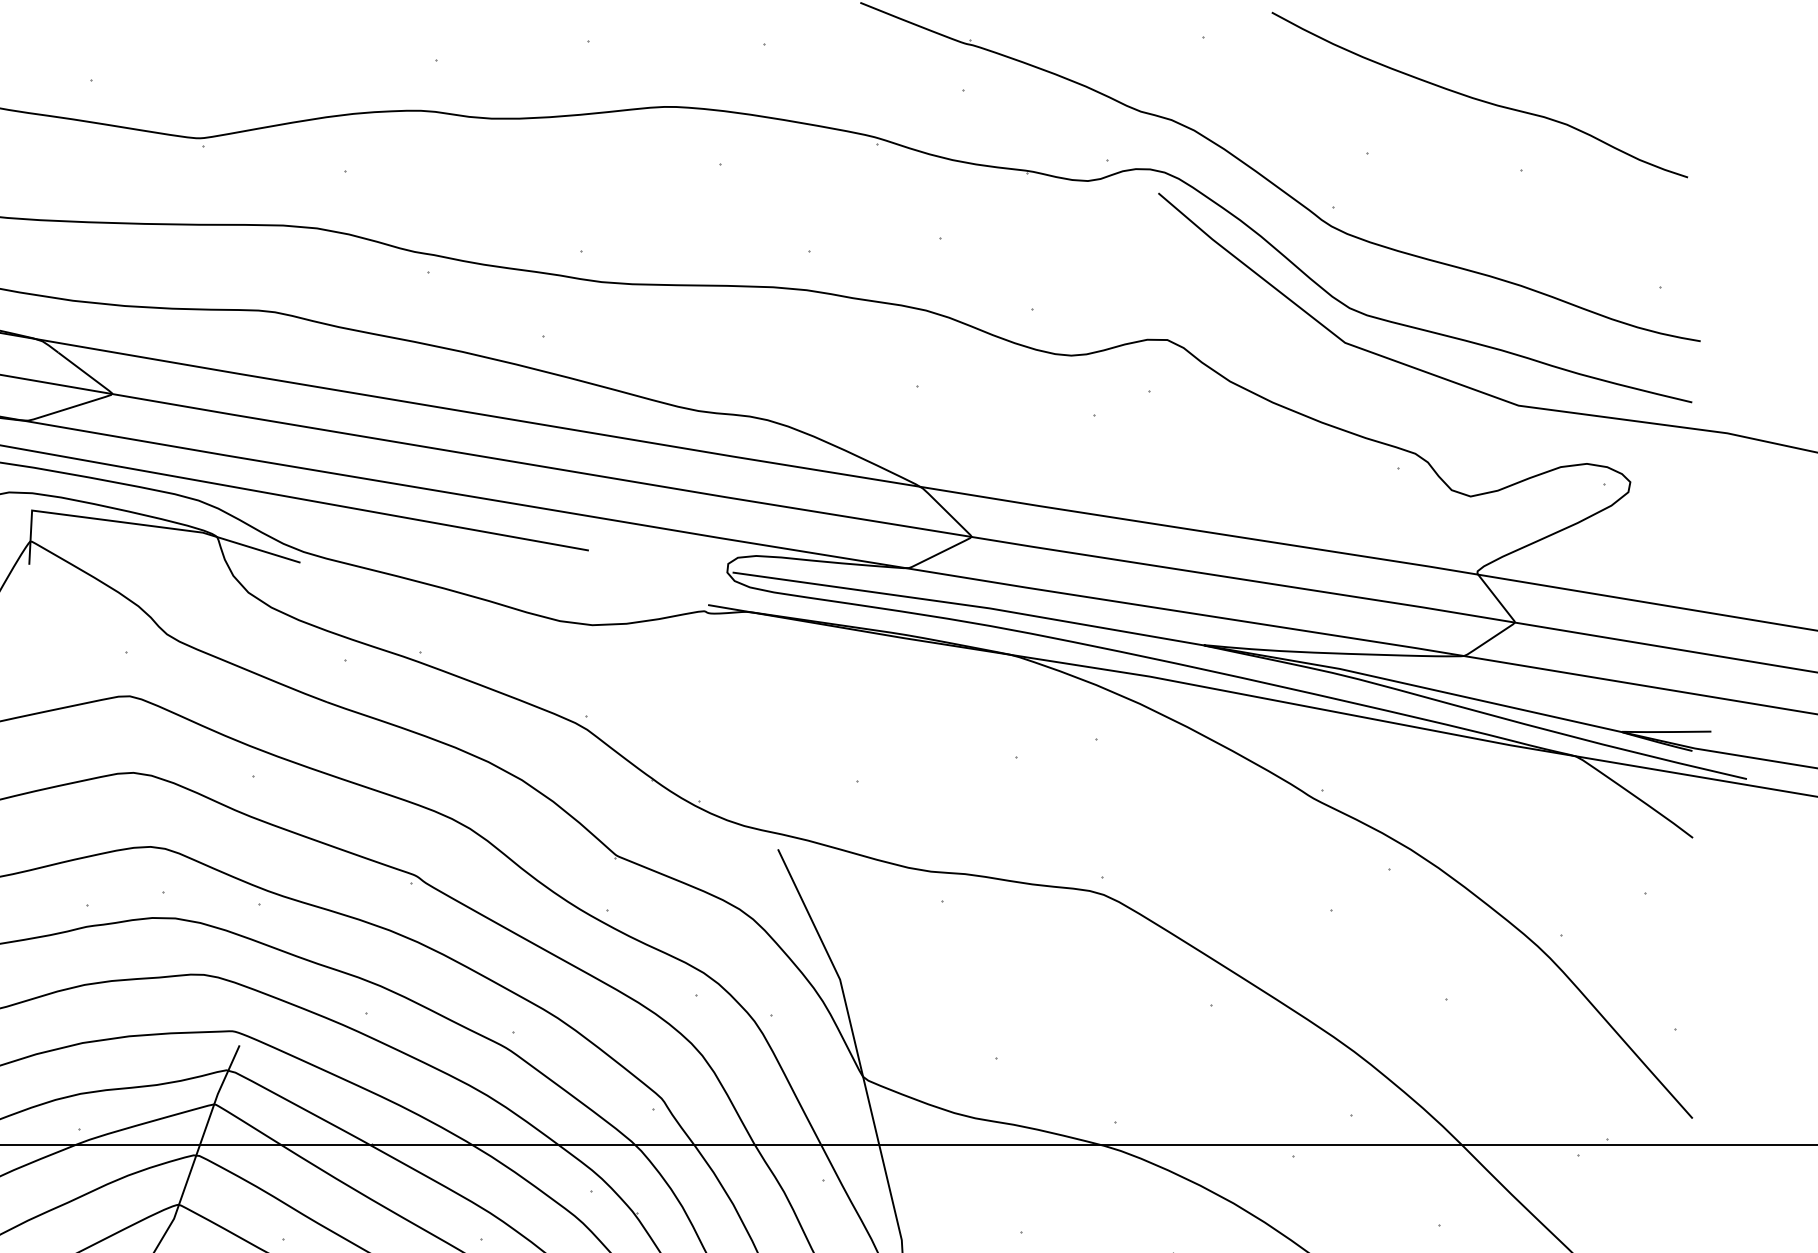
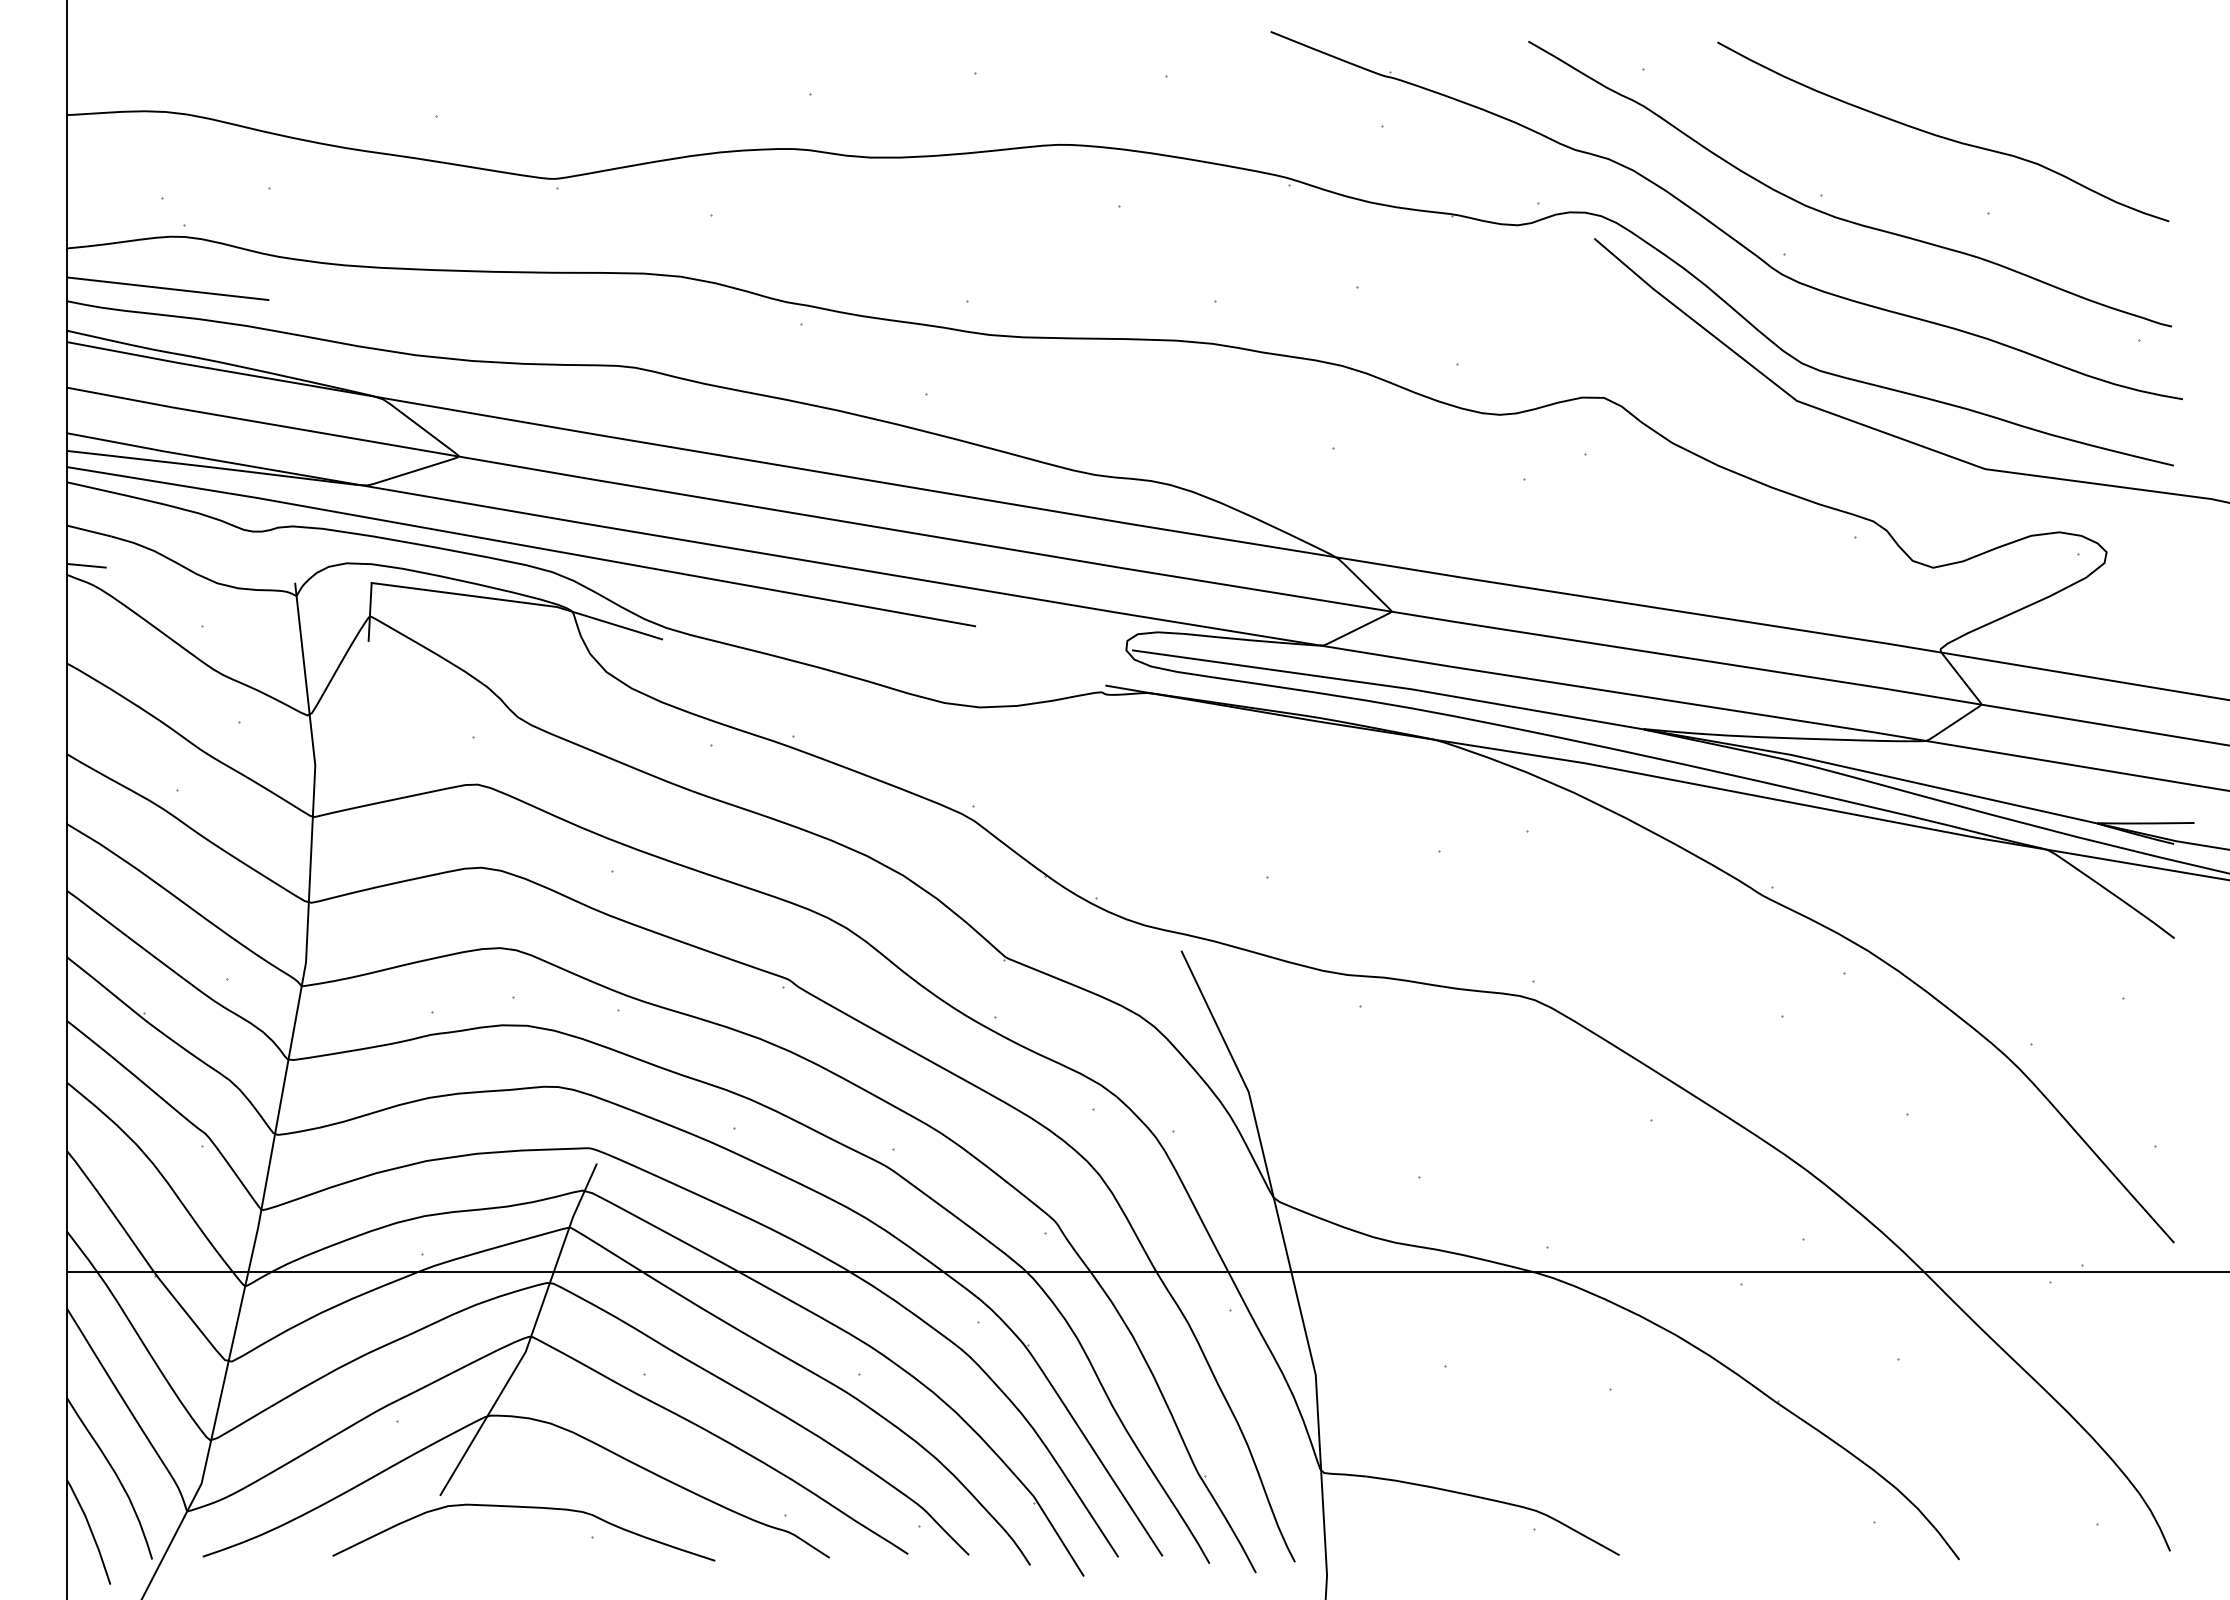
curve: (1385, 173) -> (1840, 217), added

